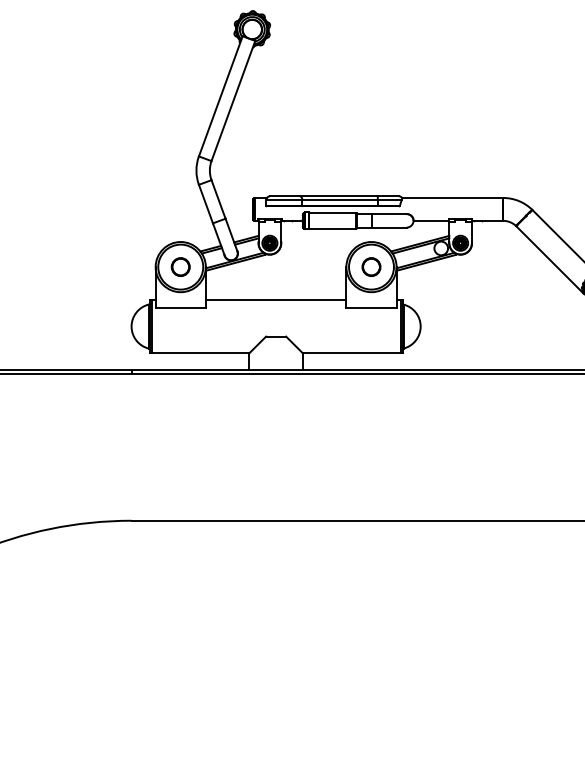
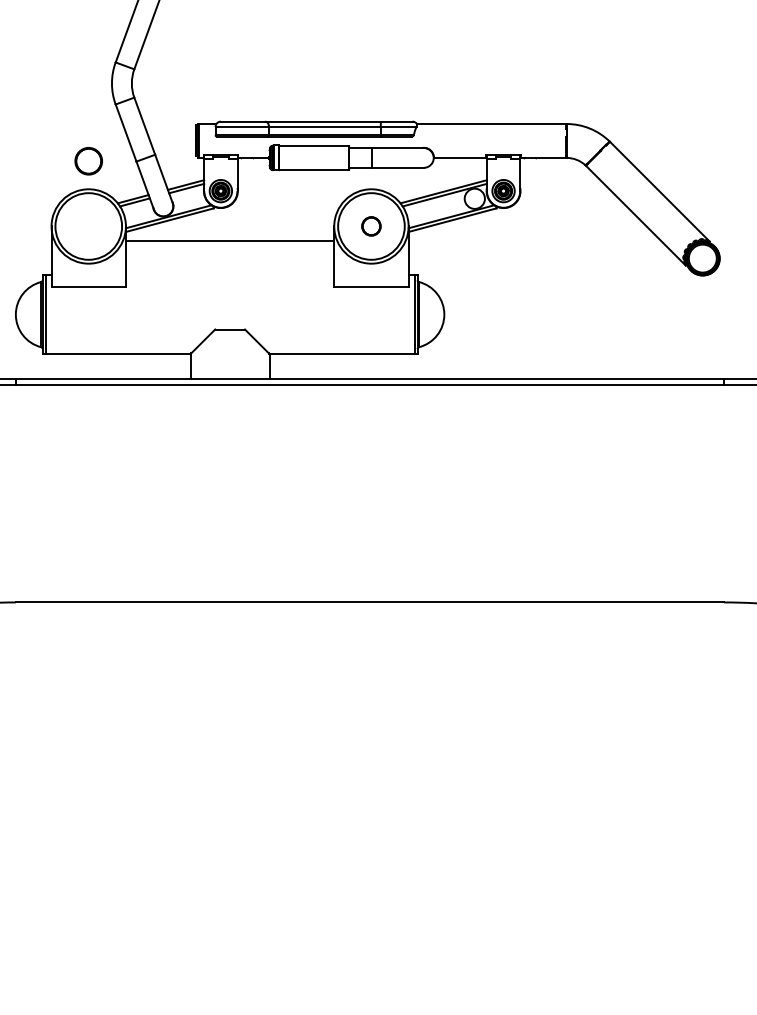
circle: (180, 266) -> (88, 160), moved
circle: (371, 266) -> (371, 225), size x0.7
line: (275, 299) -> (229, 240), moved

